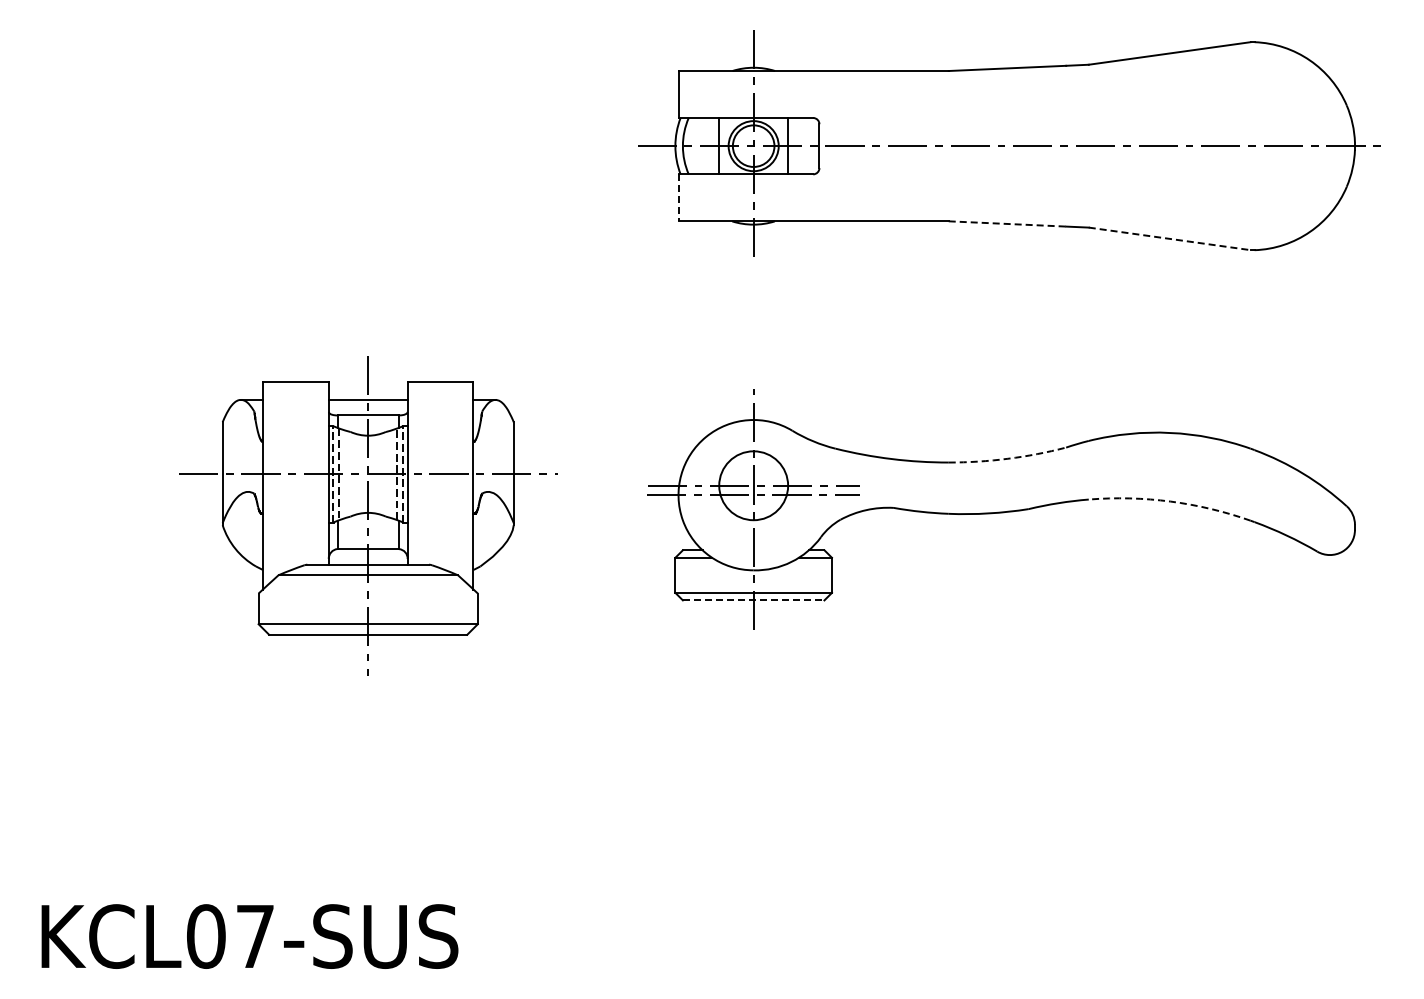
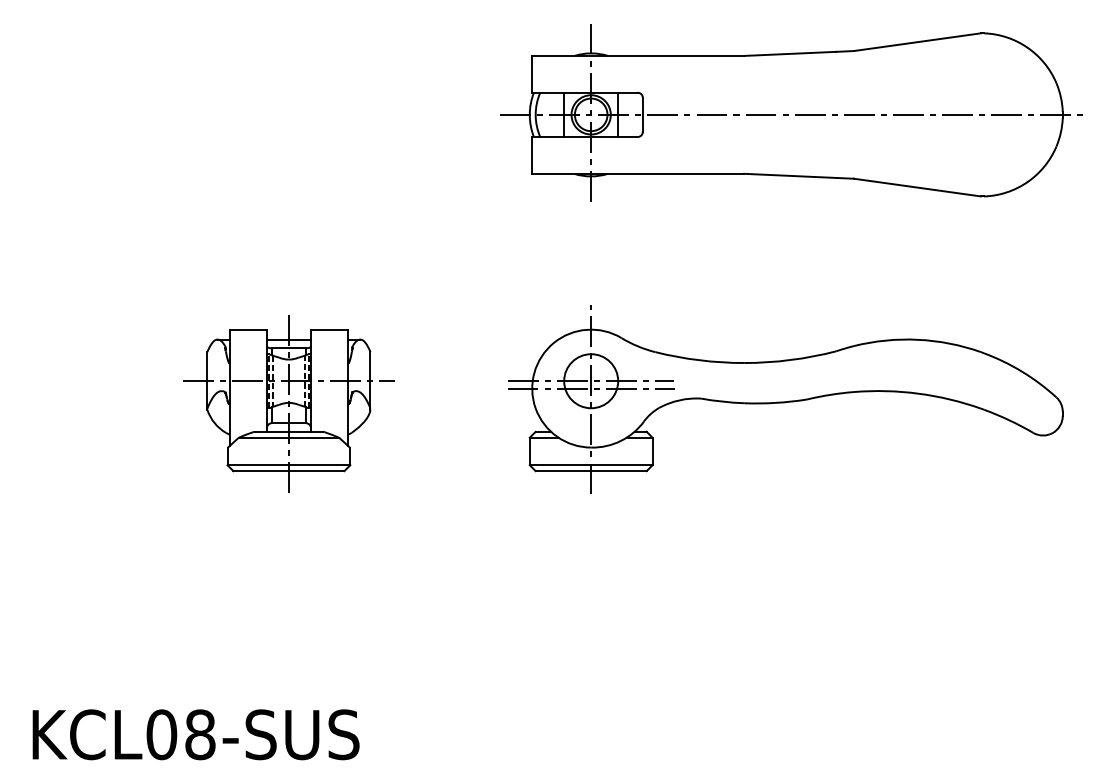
line: (678, 198) -> (532, 155), dashed -> solid
line: (1007, 223) -> (790, 175), dashed -> solid
line: (1169, 238) -> (917, 187), dashed -> solid
arc: (1007, 458) -> (790, 359), dashed -> solid
arc: (1170, 501) -> (918, 393), dashed -> solid
part: (368, 514) -> (289, 403), size x0.71
line: (753, 600) -> (591, 471), dashed -> solid
text: (255, 936) -> (200, 734), KCL07-SUS -> KCL08-SUS

